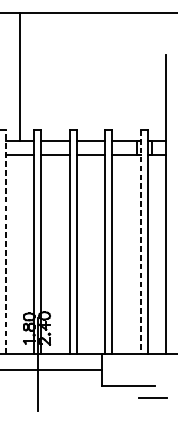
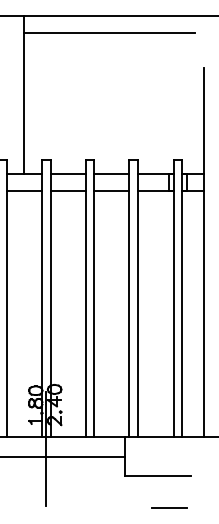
line: (88, 27) -> (108, 33), added
line: (5, 241) -> (6, 297), dashed -> solid
line: (140, 242) -> (173, 298), dashed -> solid
line: (153, 397) -> (169, 507), moved

